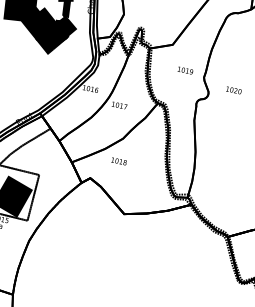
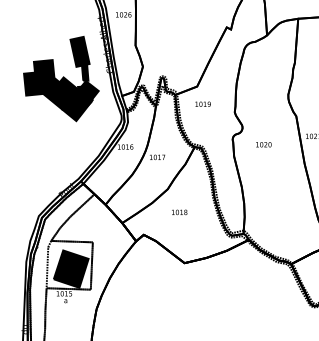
text: (185, 69) -> (202, 103), moved
text: (233, 90) -> (263, 144), moved
text: (118, 161) -> (179, 212), moved

